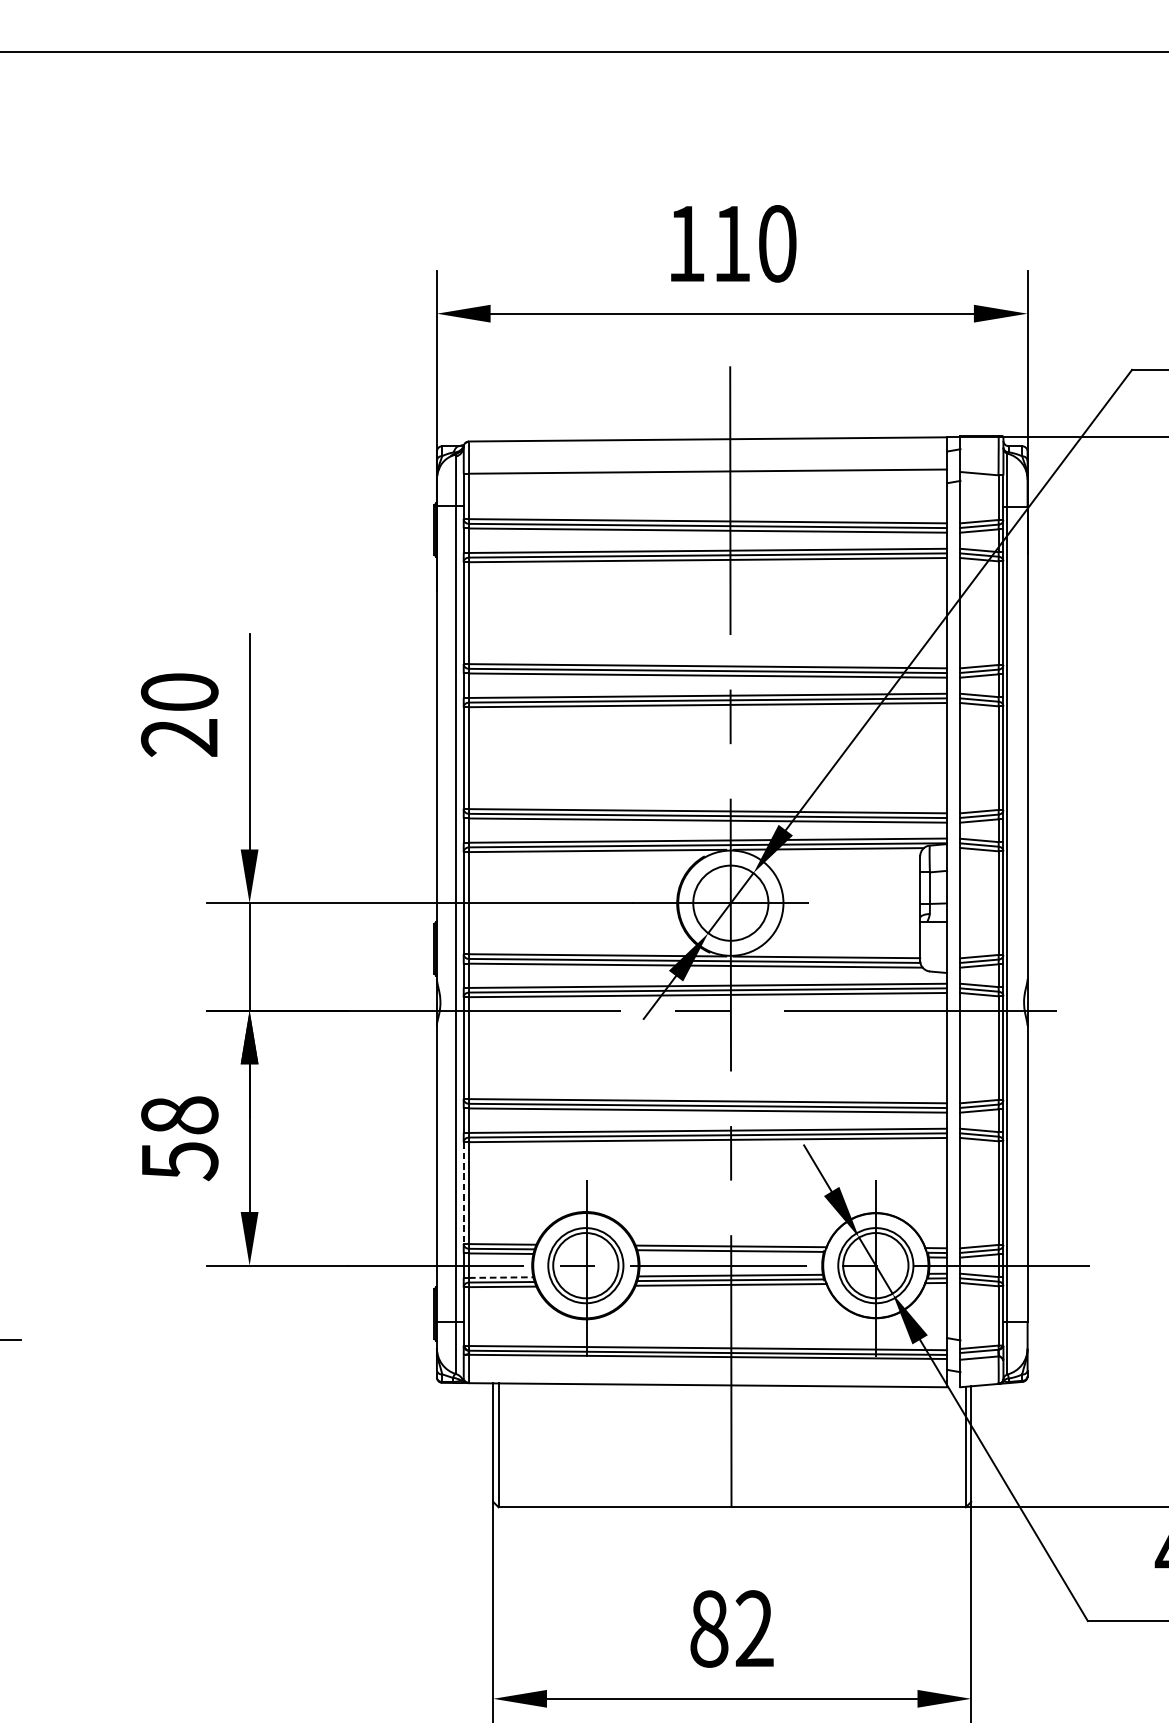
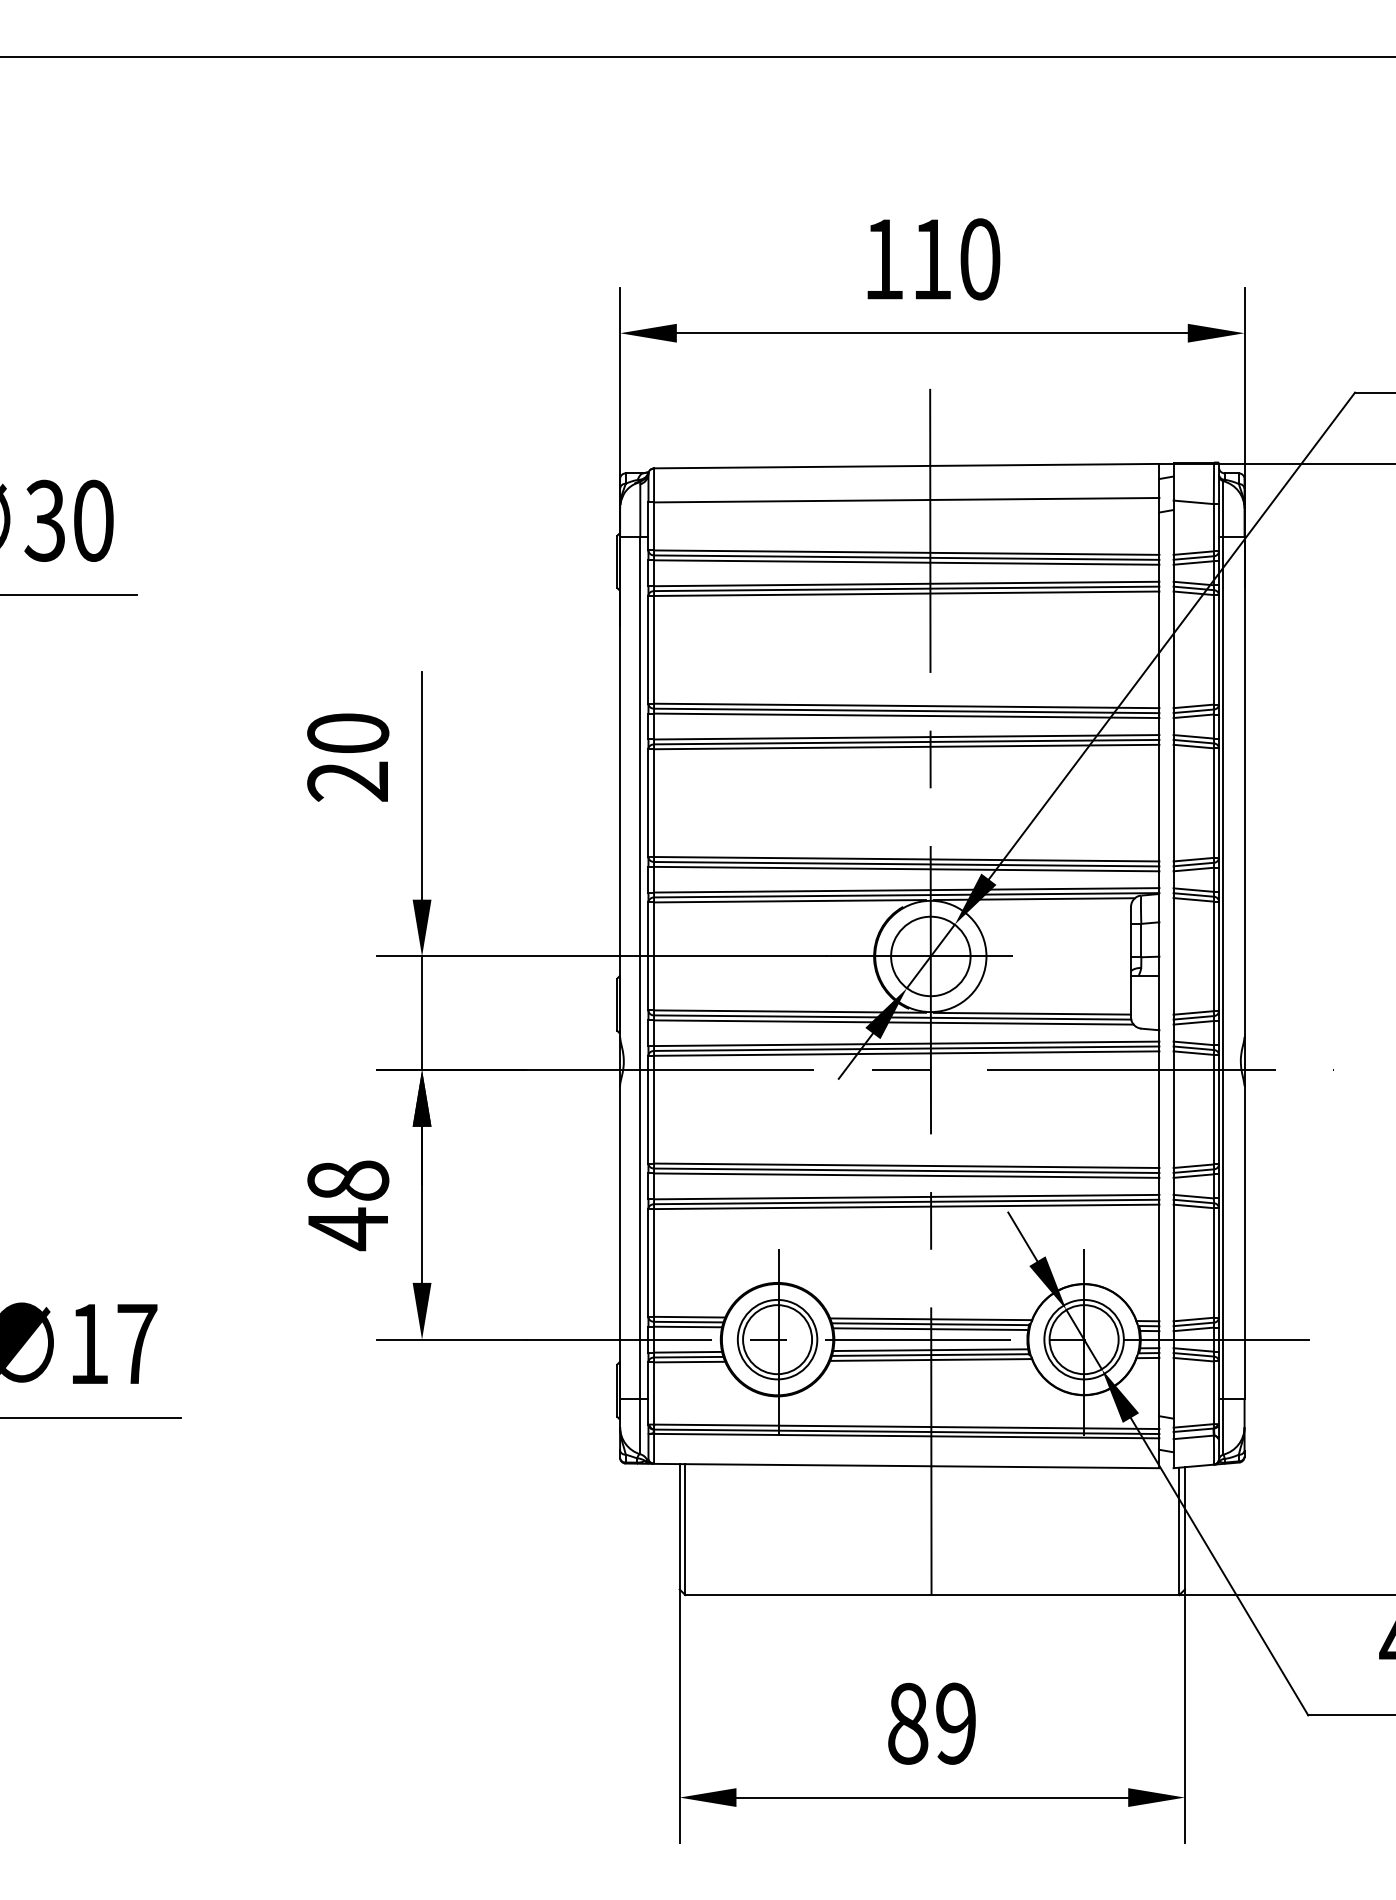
text: (180, 1161) -> (348, 1229), 58 -> 48
line: (463, 1192) -> (648, 1262), dashed -> solid
line: (730, 1256) -> (930, 1329), added
line: (501, 1277) -> (688, 1352), dashed -> solid
text: (755, 1628) -> (956, 1723), 82 -> 89

